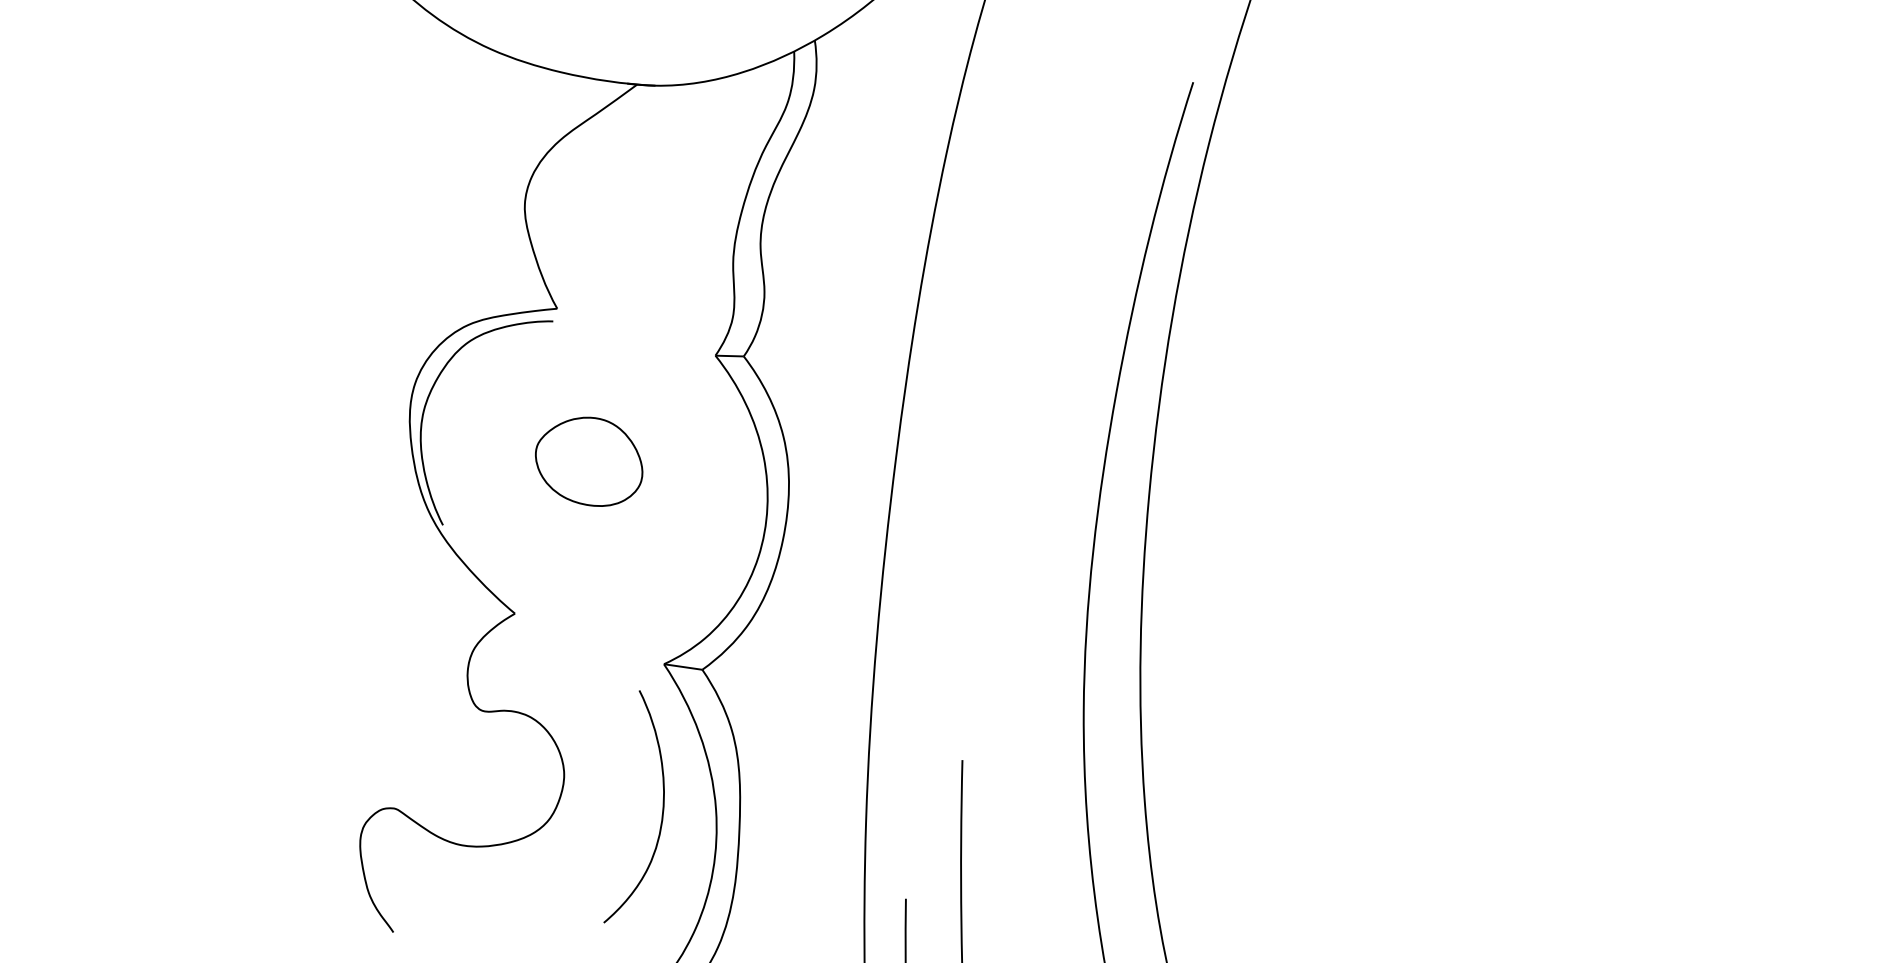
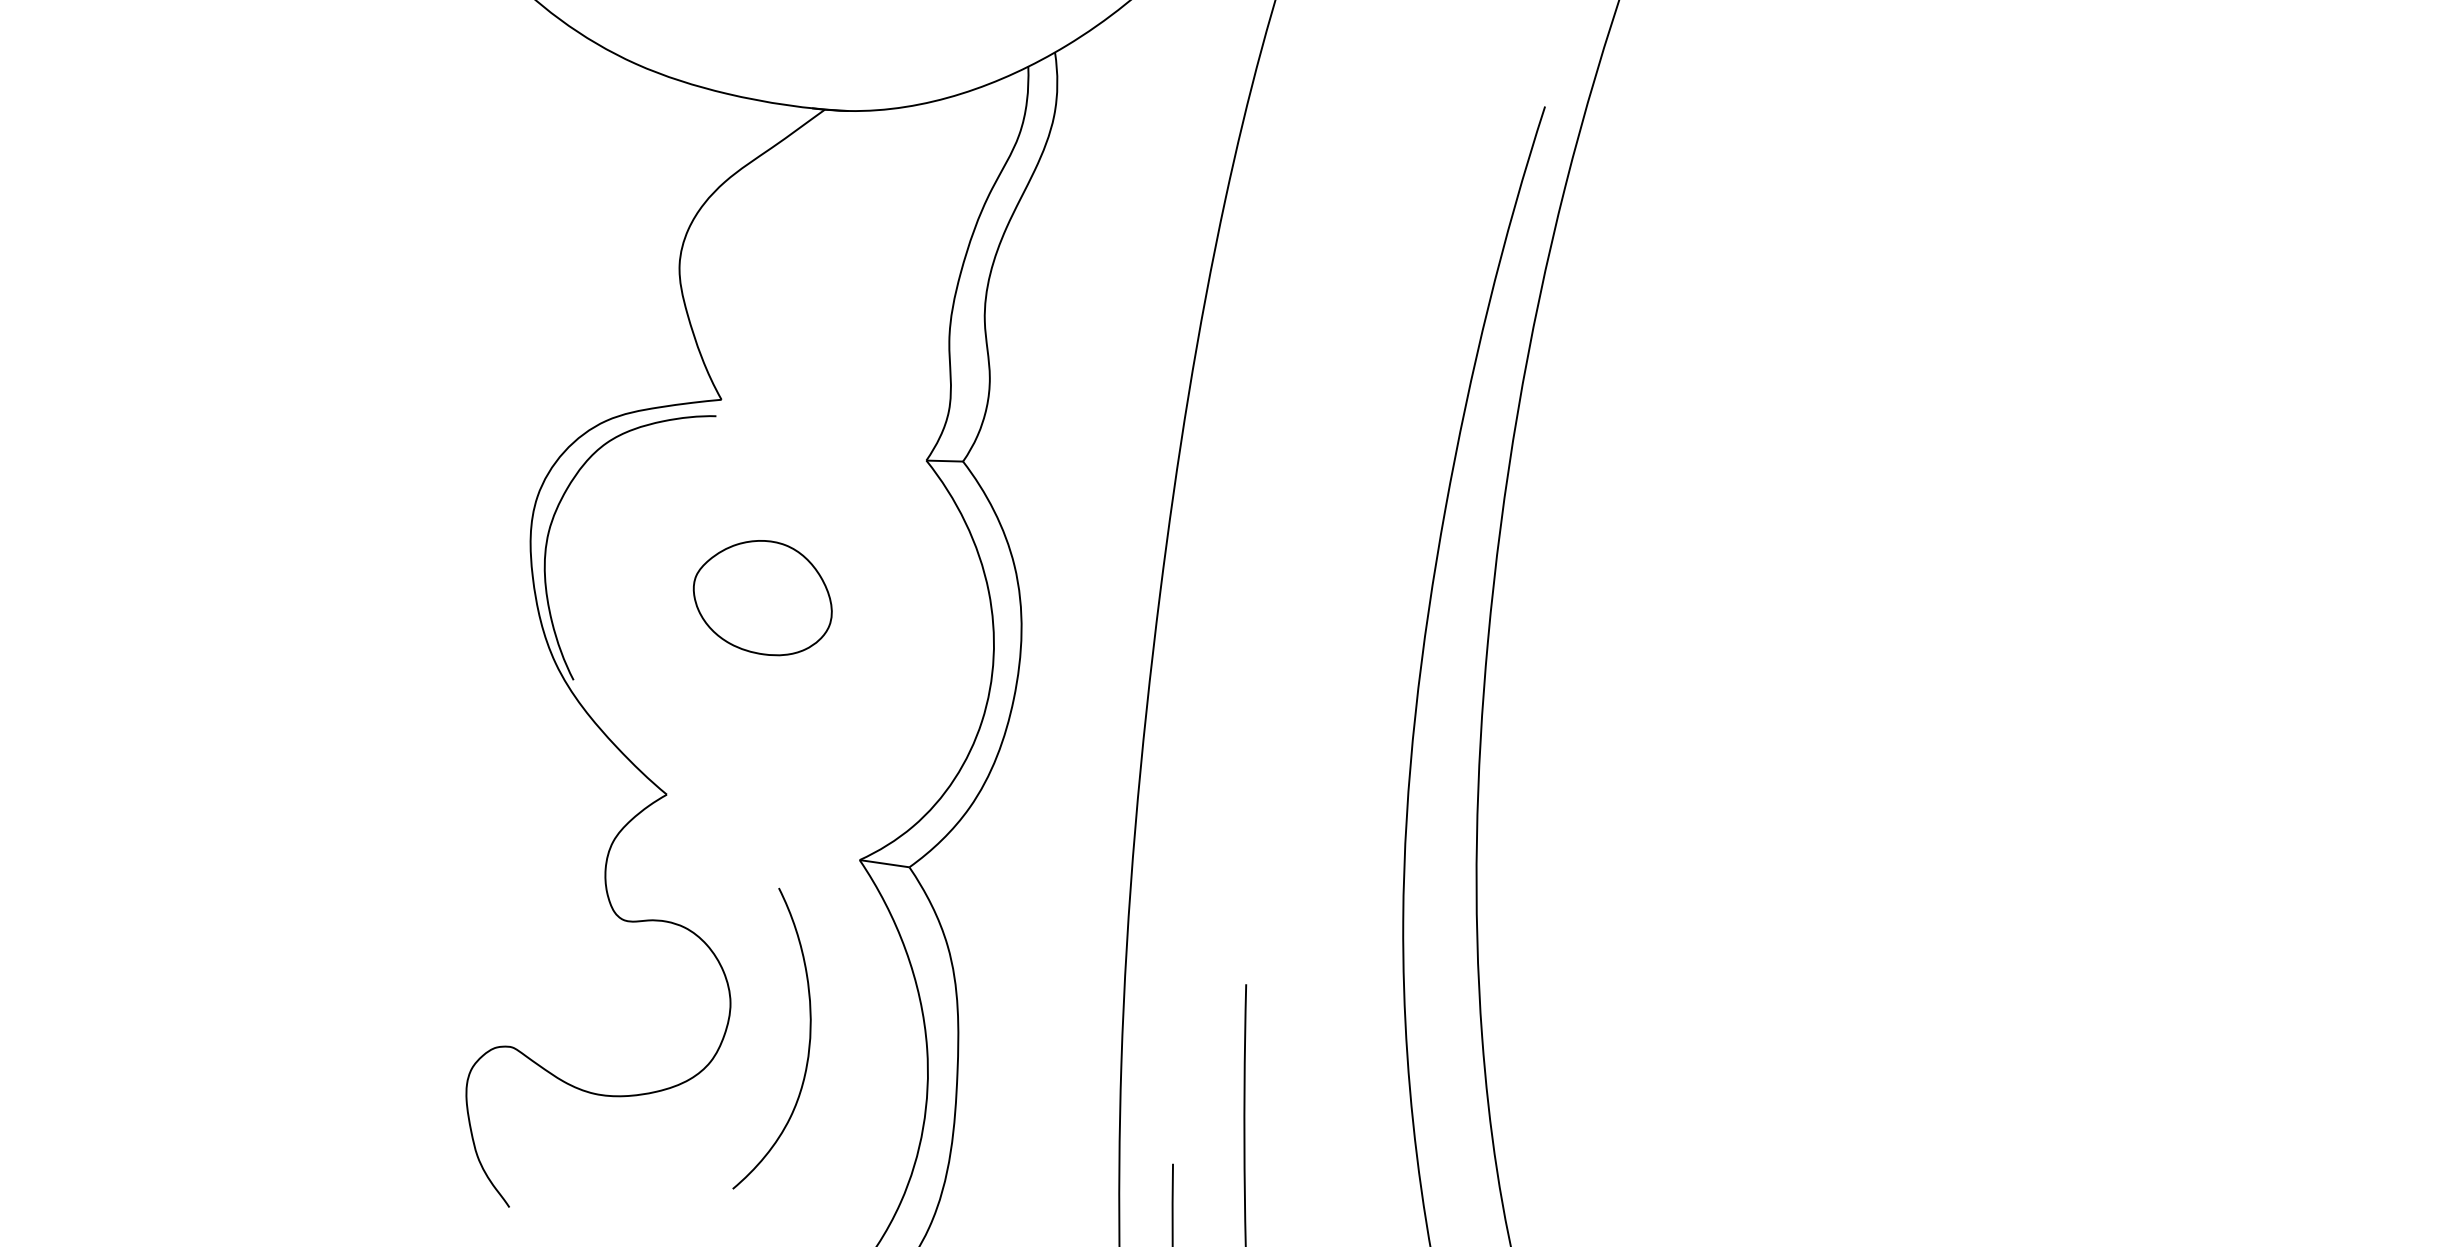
curve: (662, 810) -> (808, 1043), moved

